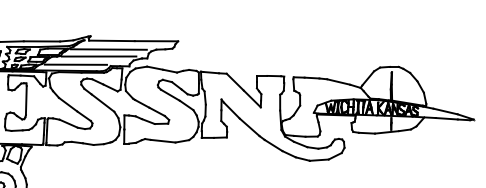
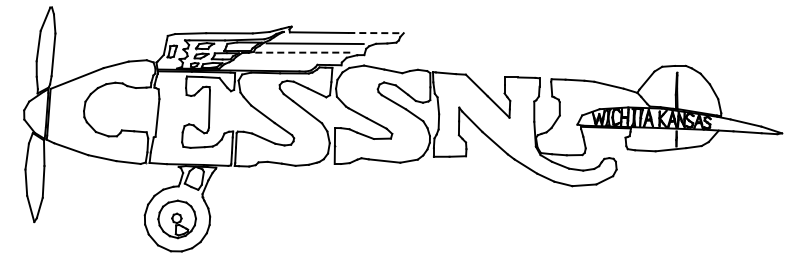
line: (156, 41) -> (376, 33), solid -> dashed
line: (99, 56) -> (302, 52), solid -> dashed
line: (75, 64) -> (272, 63), removed

